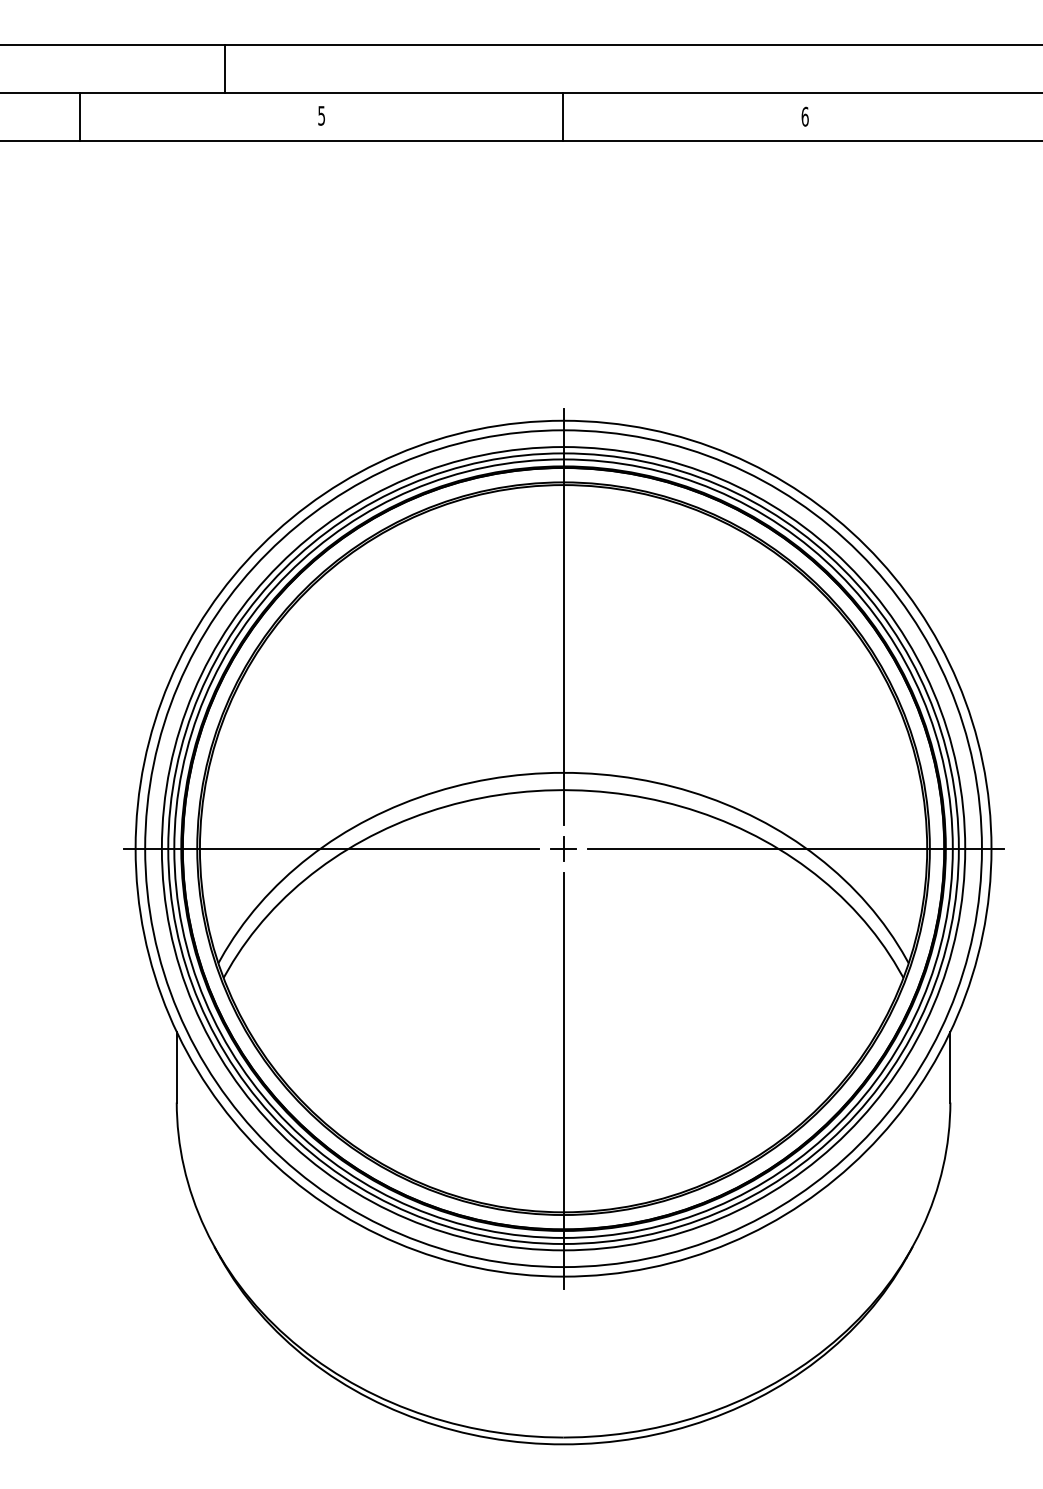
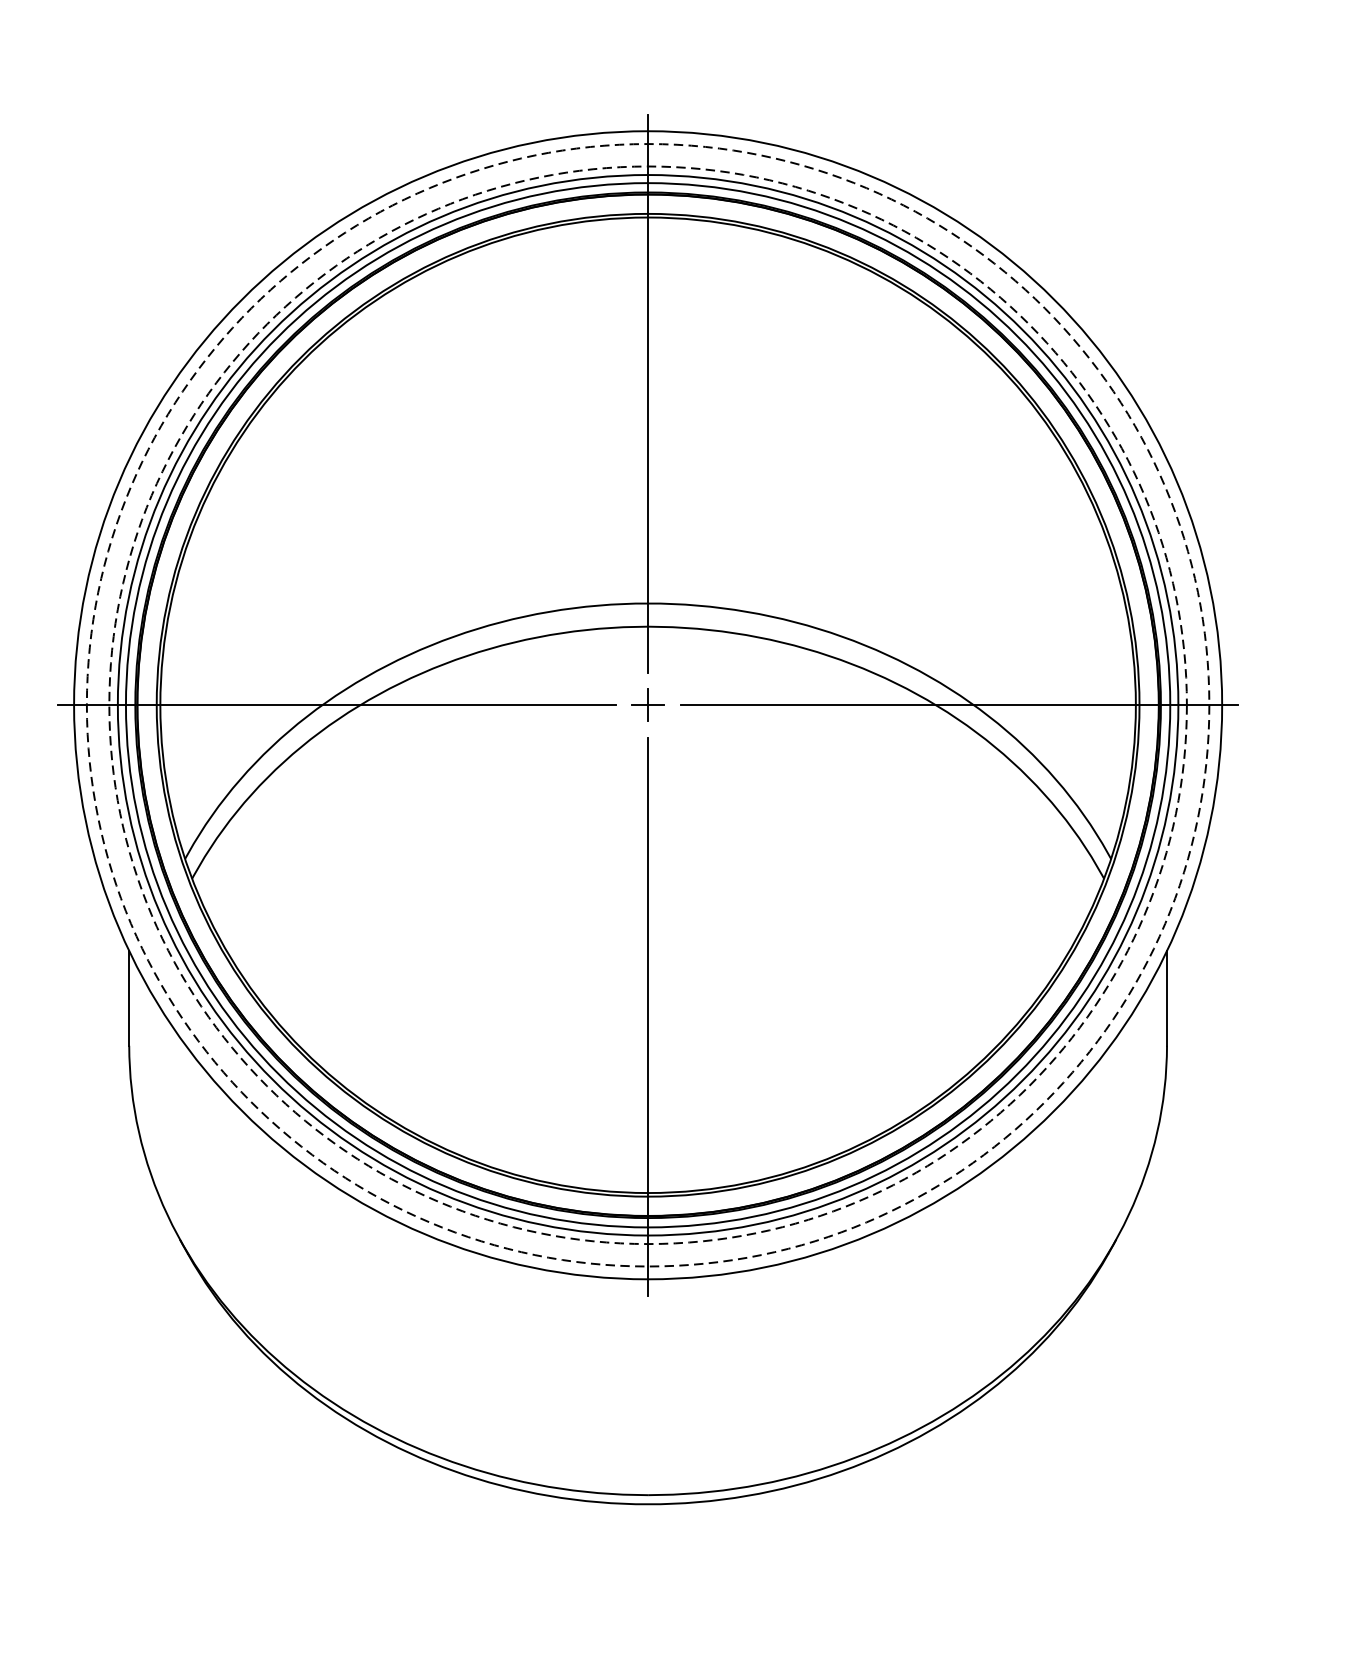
circle: (563, 848) -> (648, 705), solid -> dashed
circle: (563, 848) -> (648, 705), solid -> dashed

